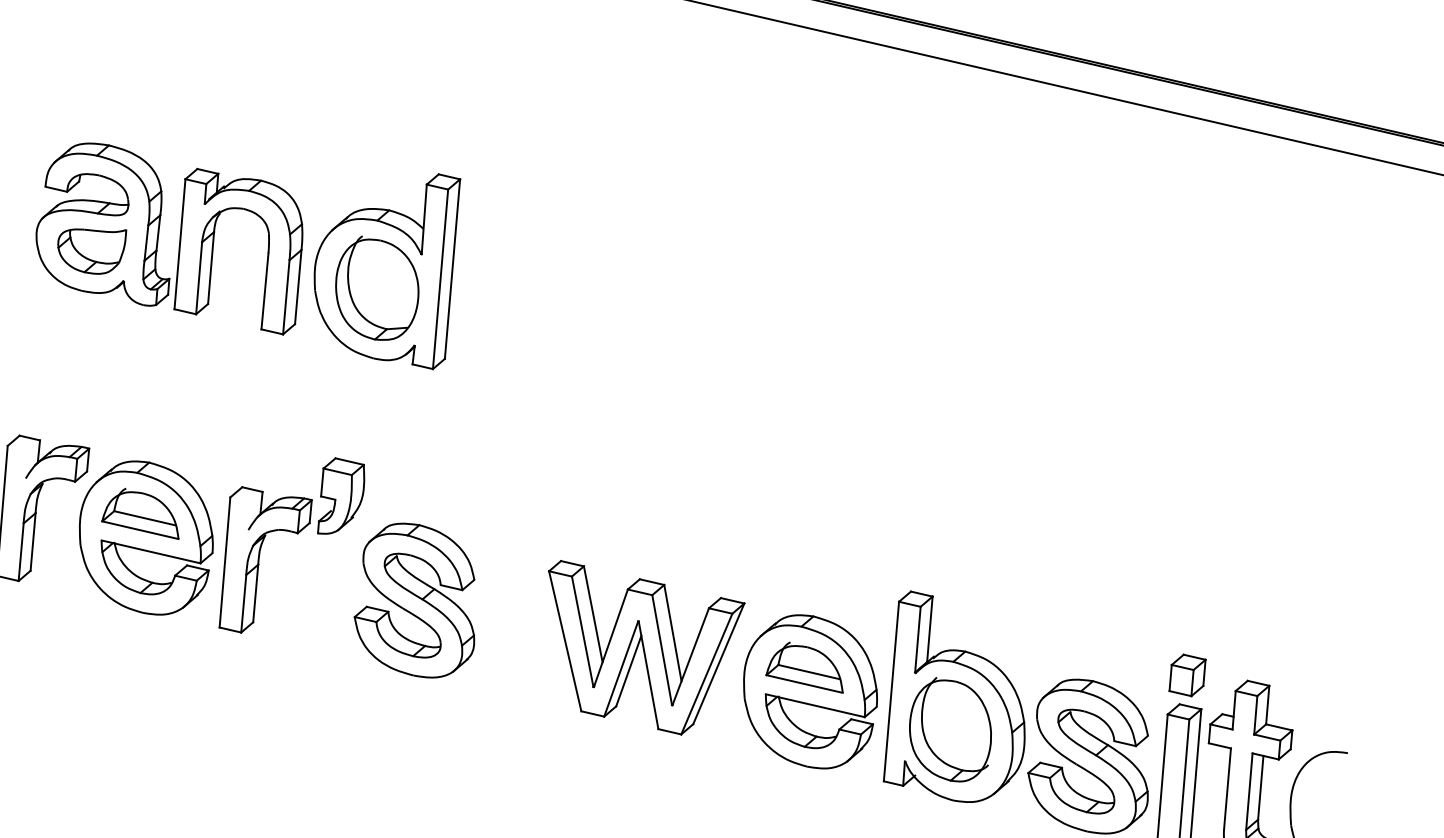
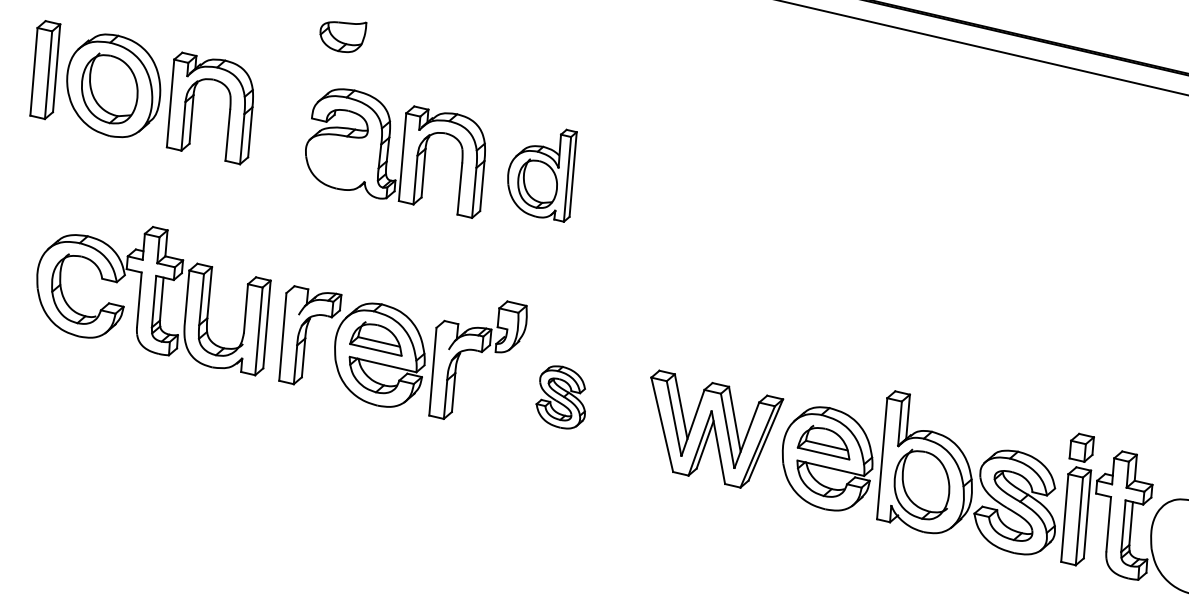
part: (92, 252) -> (343, 37), moved
part: (387, 271) -> (542, 175), size x0.7
part: (414, 600) -> (560, 397), size x0.6

